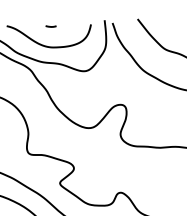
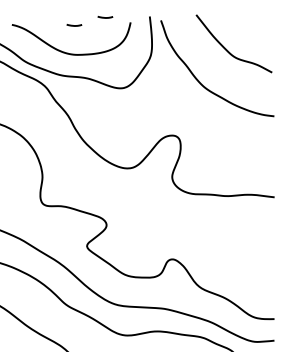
line: (73, 20) -> (105, 17), added

